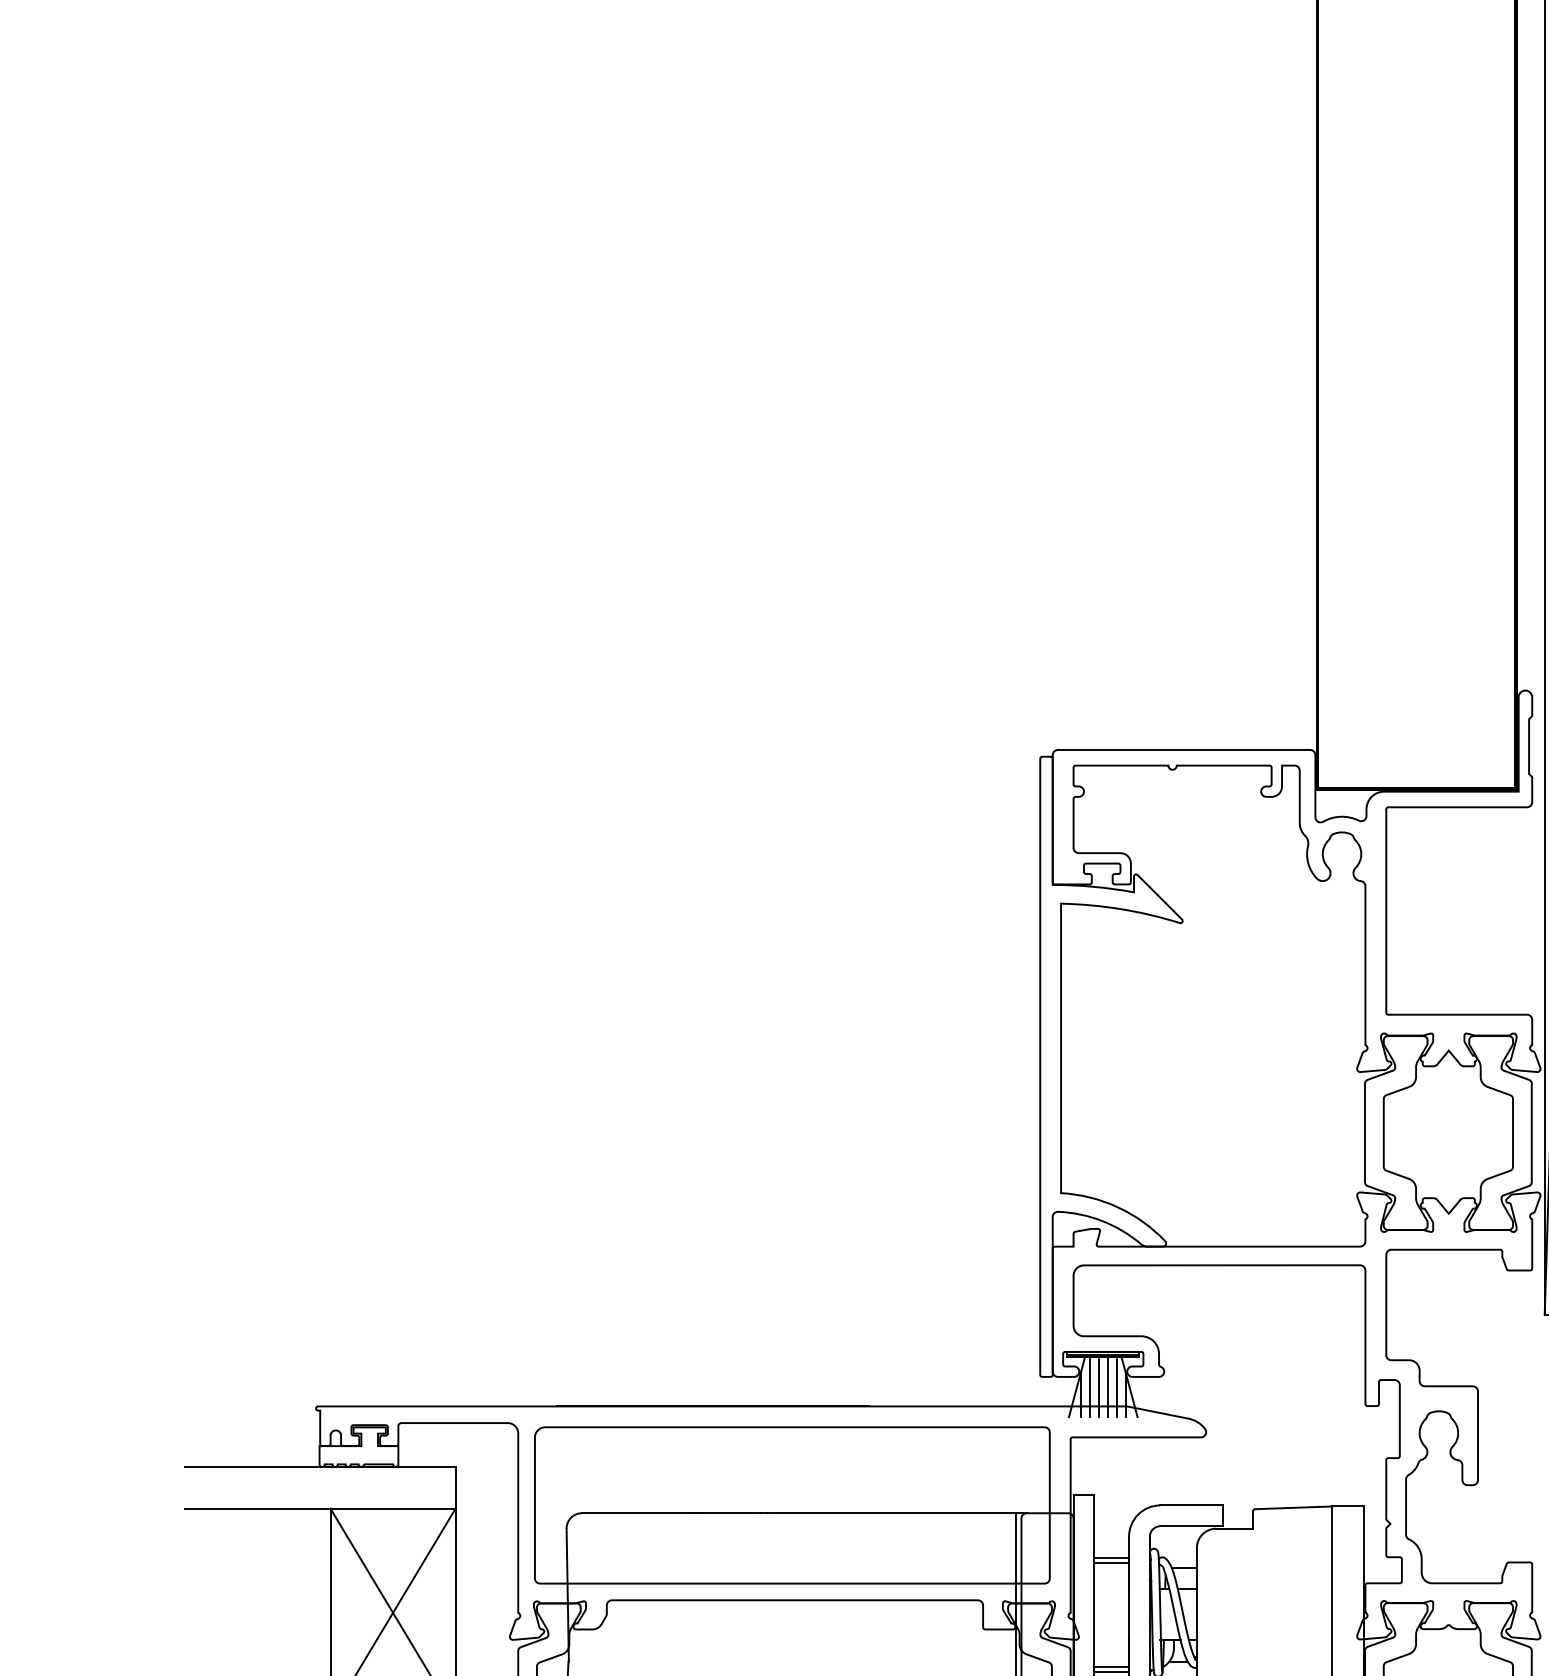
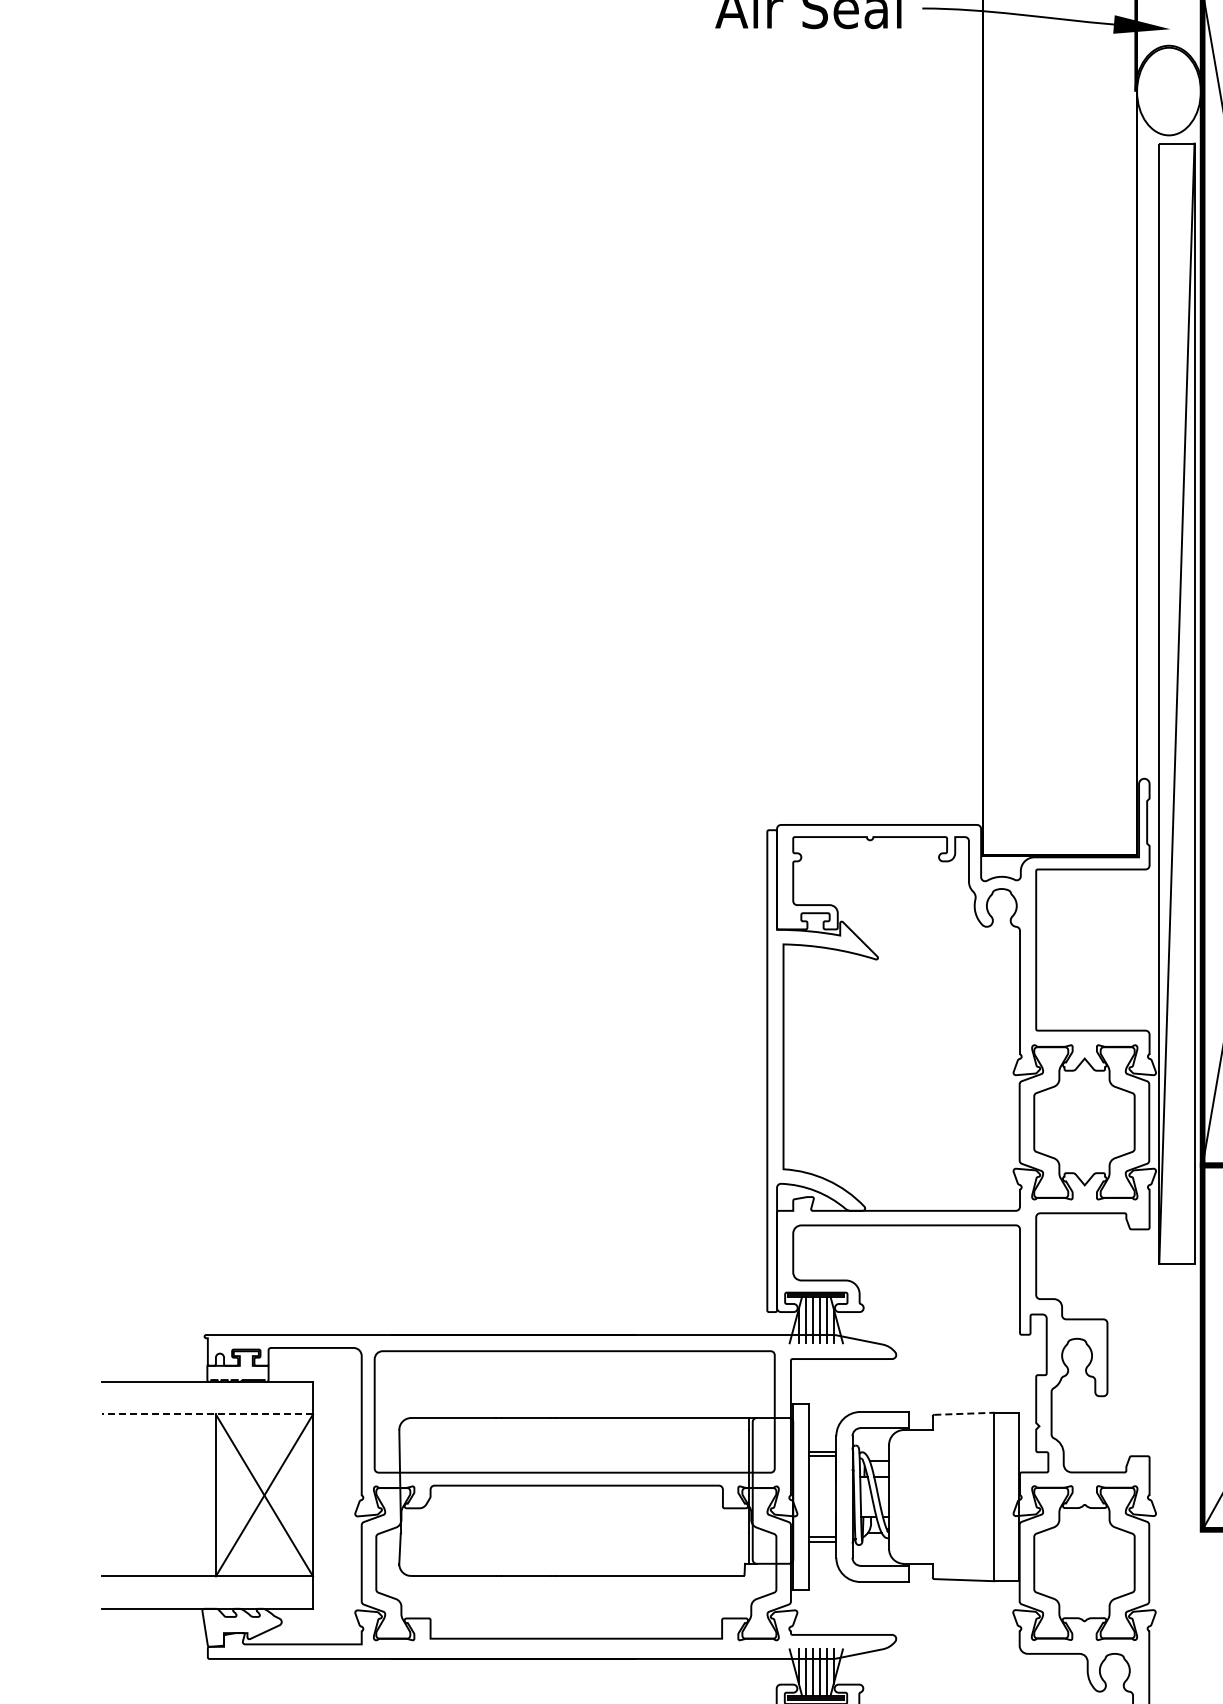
line: (1293, 1507) -> (964, 1413), solid -> dashed
line: (319, 1508) -> (207, 1414), solid -> dashed

